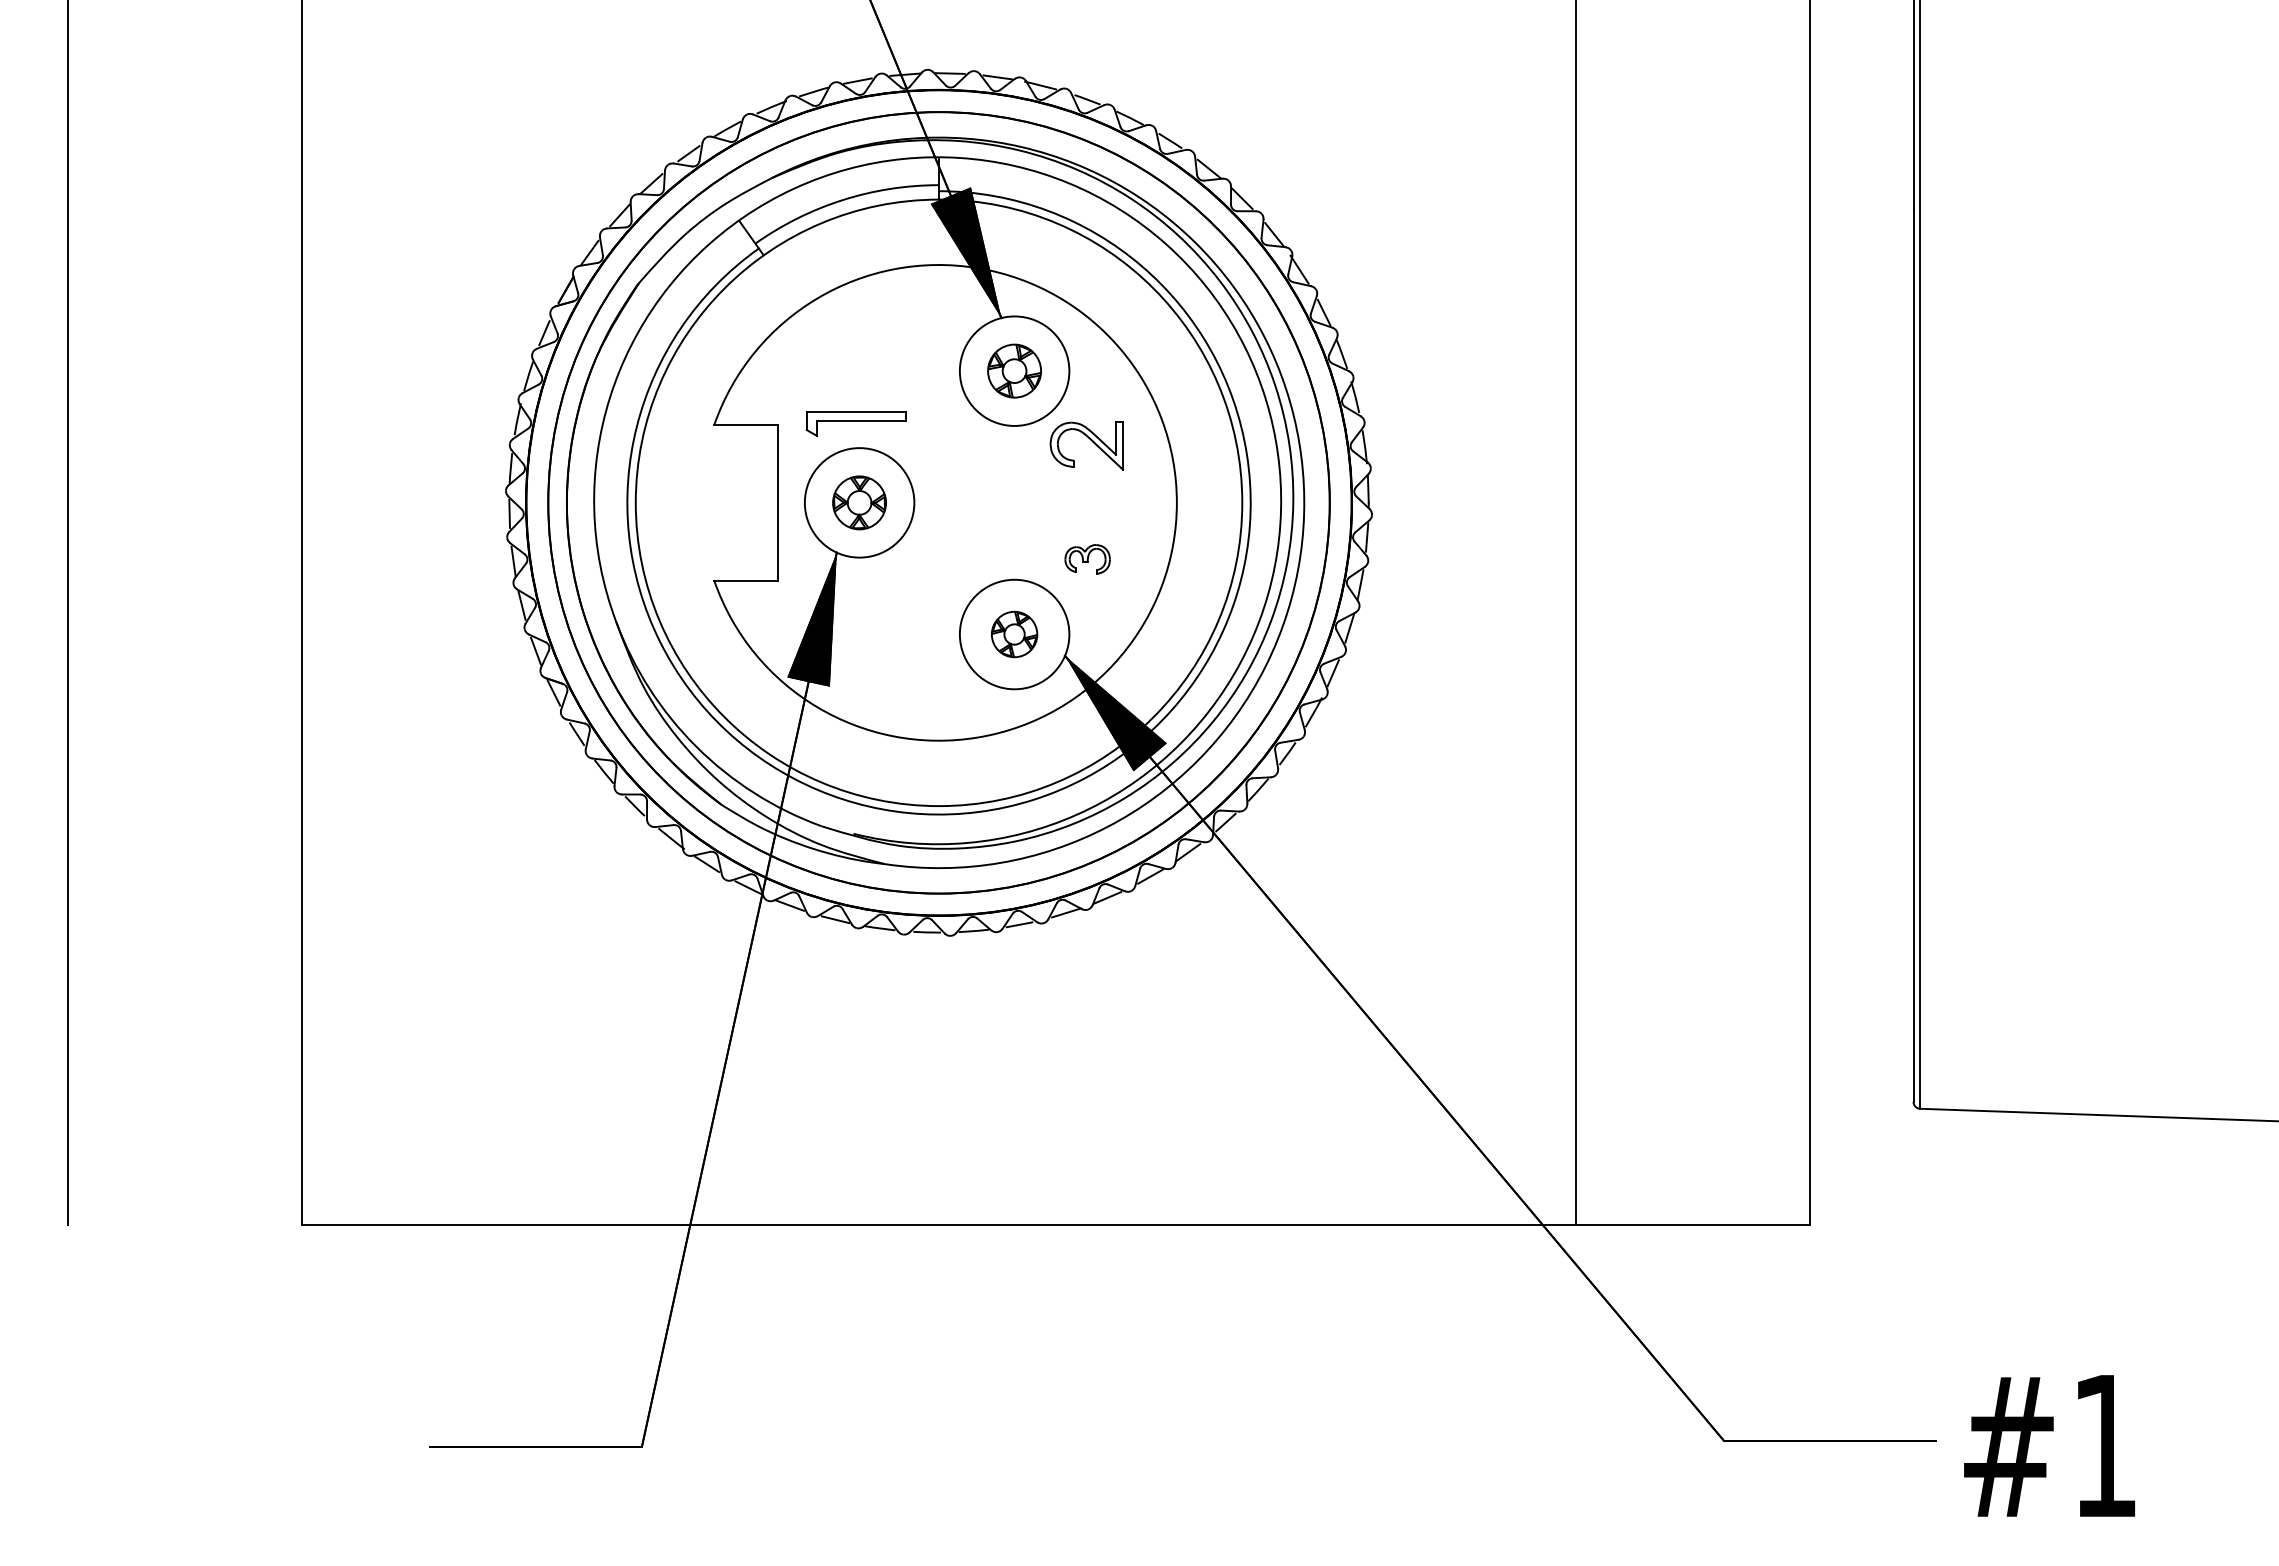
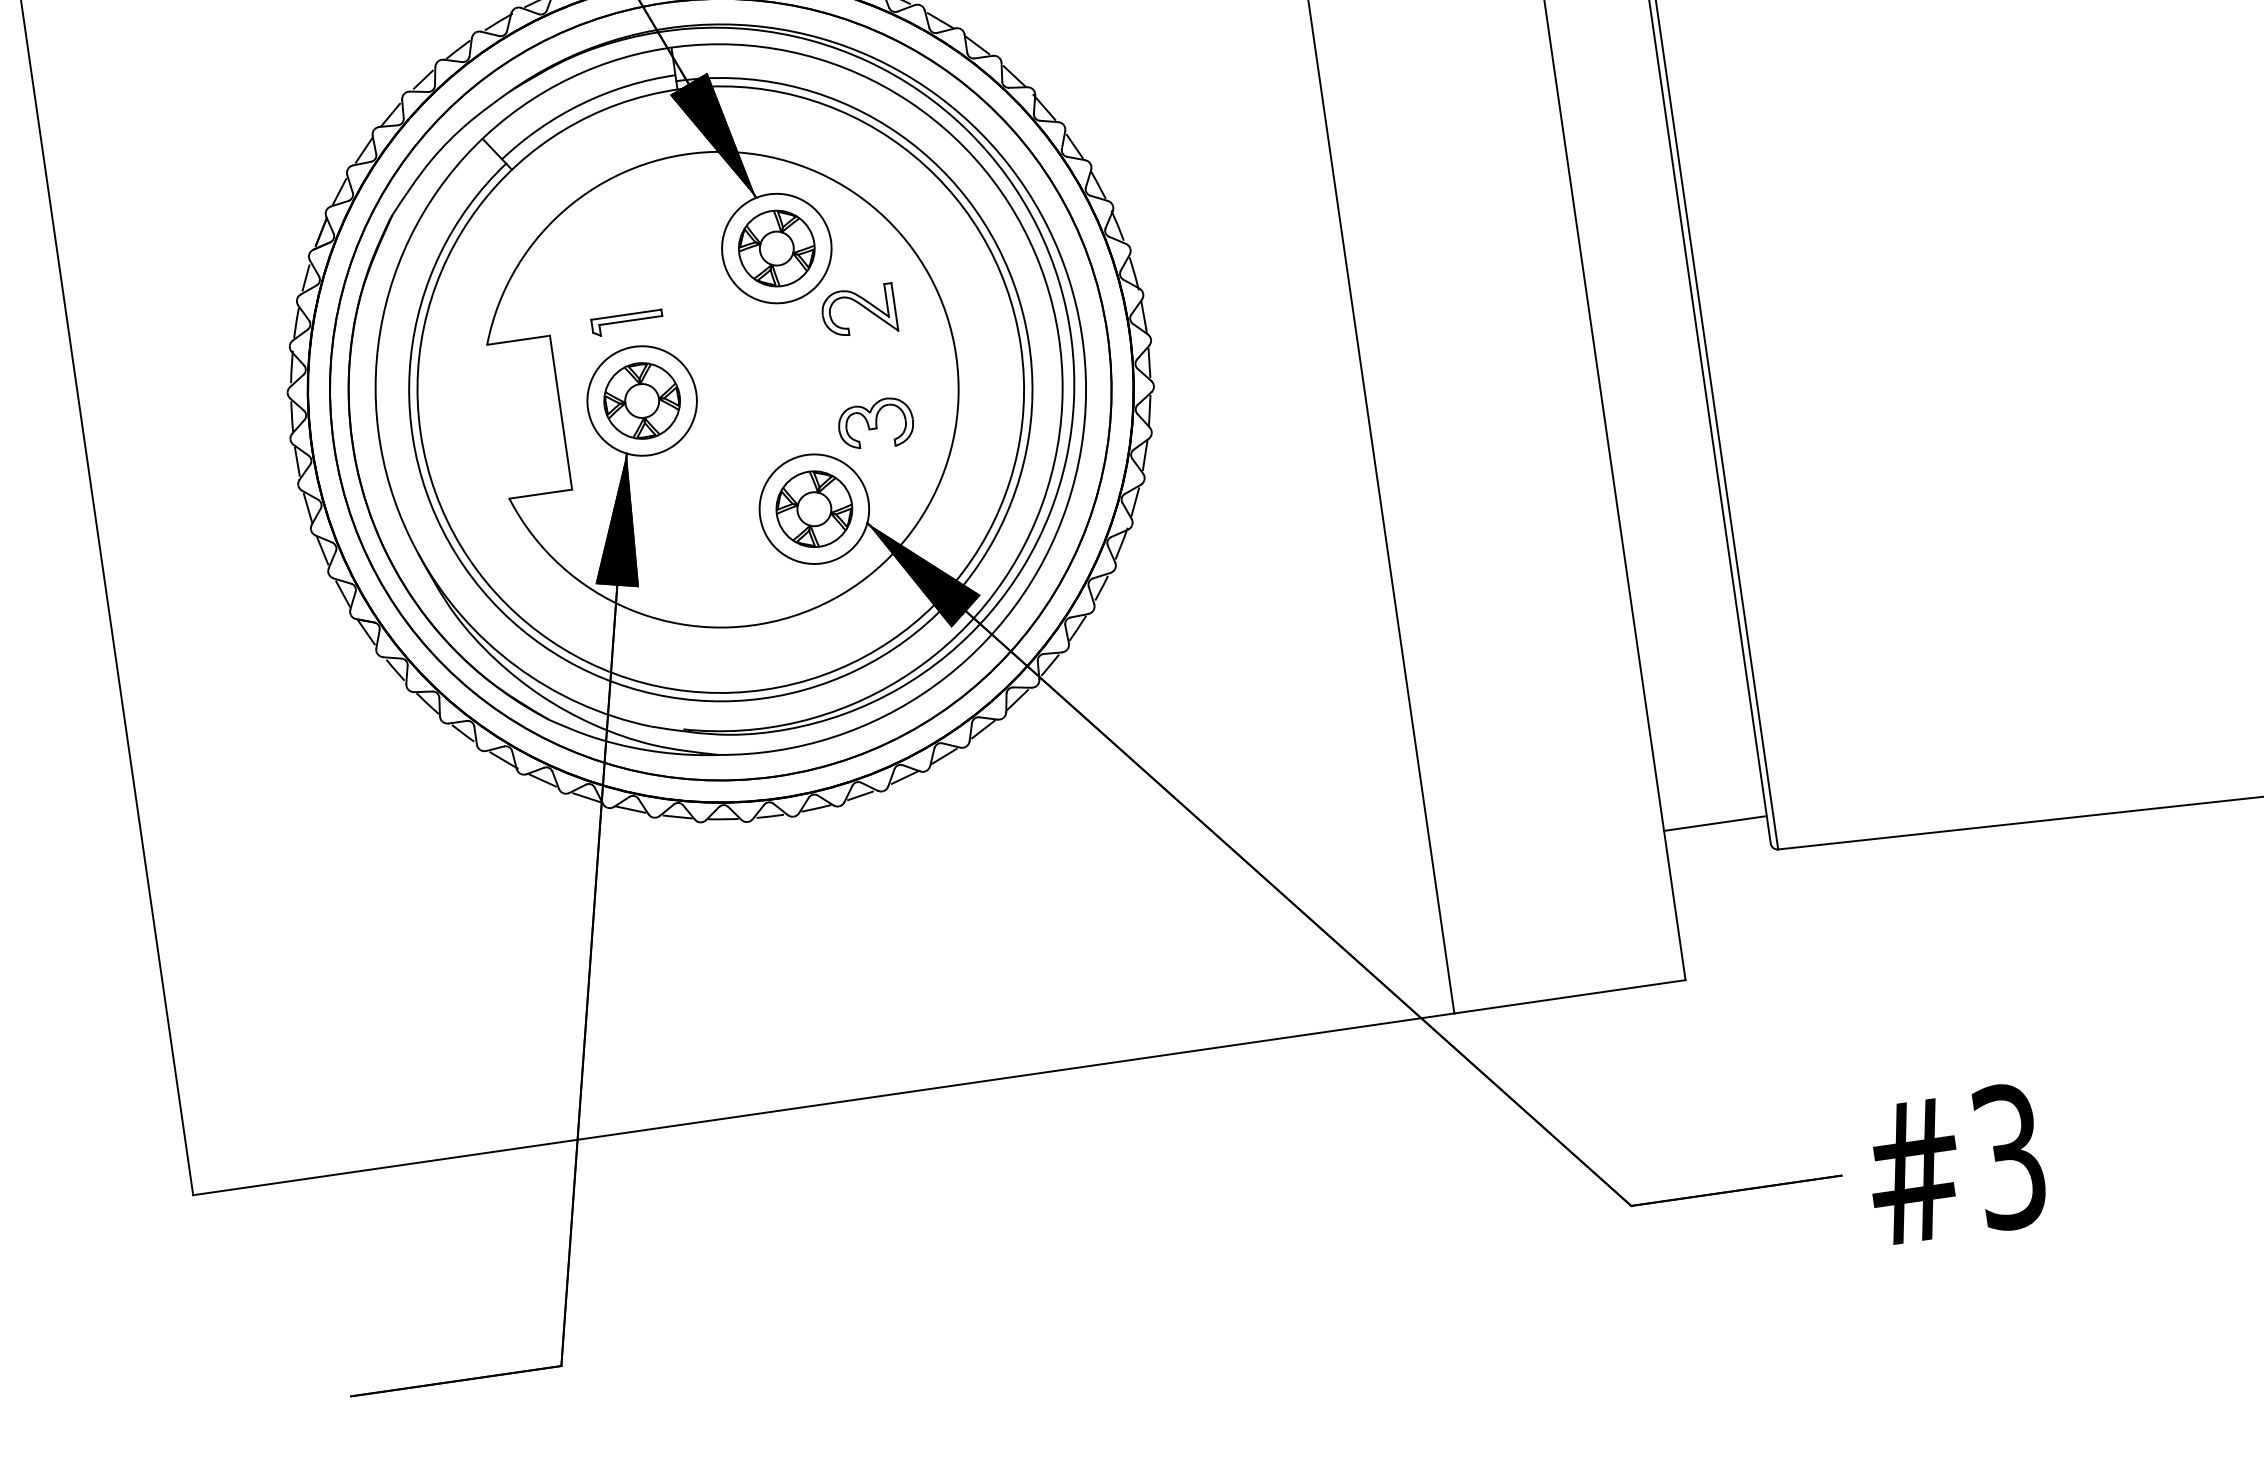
part: (1014, 370) -> (776, 247), size x1.43
part: (855, 423) -> (626, 323), size x0.71
part: (859, 502) -> (642, 400), size x1.43
part: (1087, 559) -> (875, 424), size x1.67
part: (1014, 634) -> (814, 509), size x1.67
line: (1861, 1074) -> (1715, 823), added
text: (2104, 1445) -> (2008, 1156), #1 -> #3

